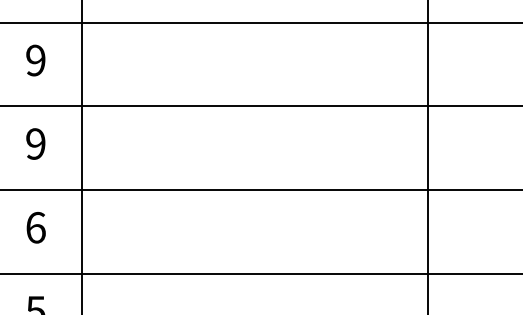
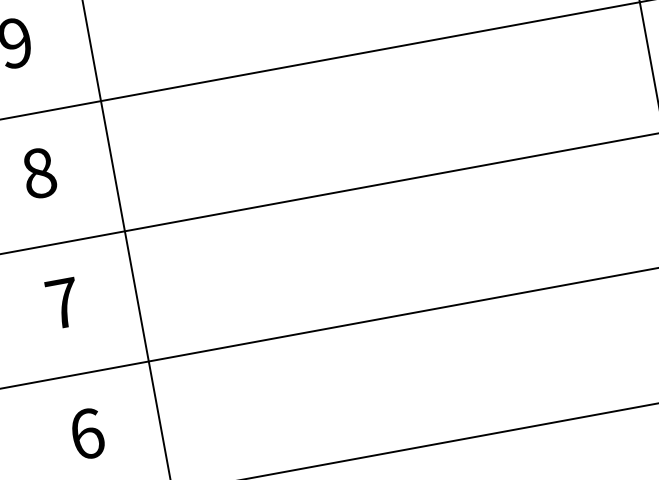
text: (35, 60) -> (38, 173), 9 -> 8
text: (35, 143) -> (62, 302), 9 -> 7

